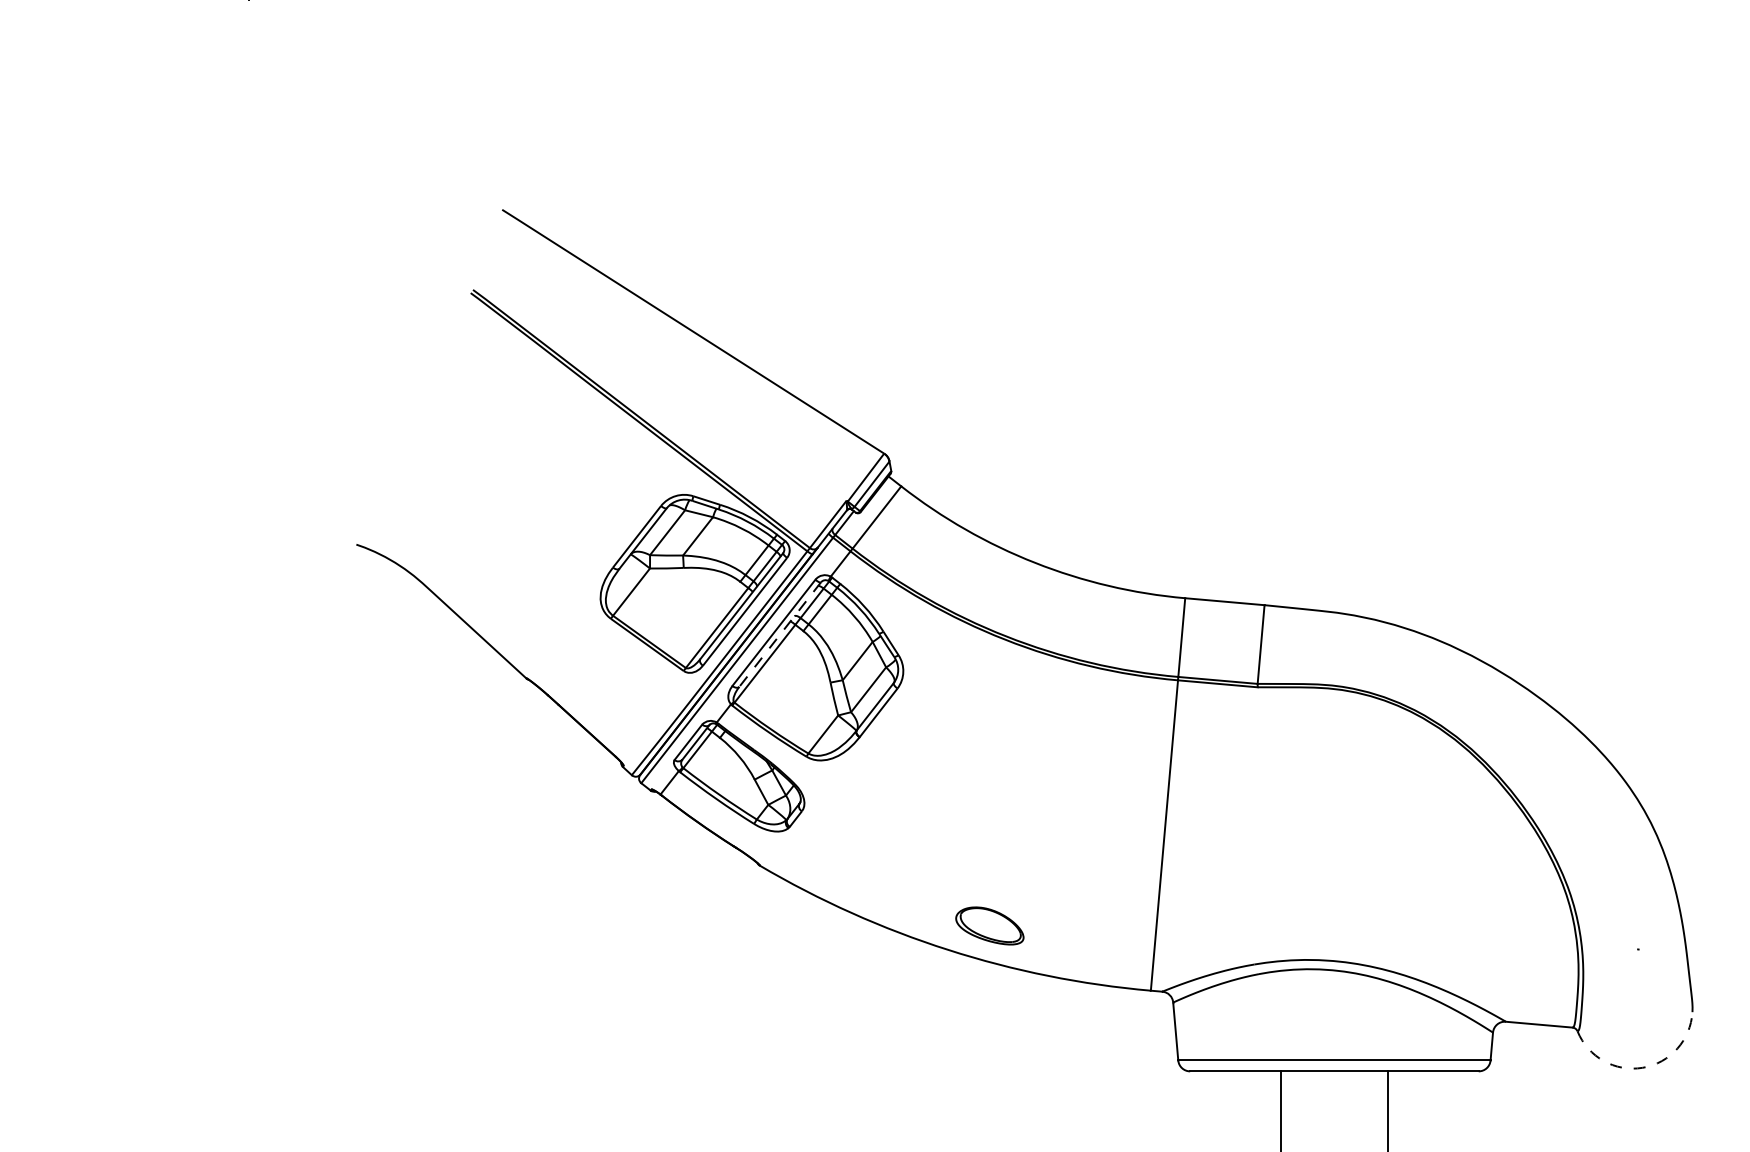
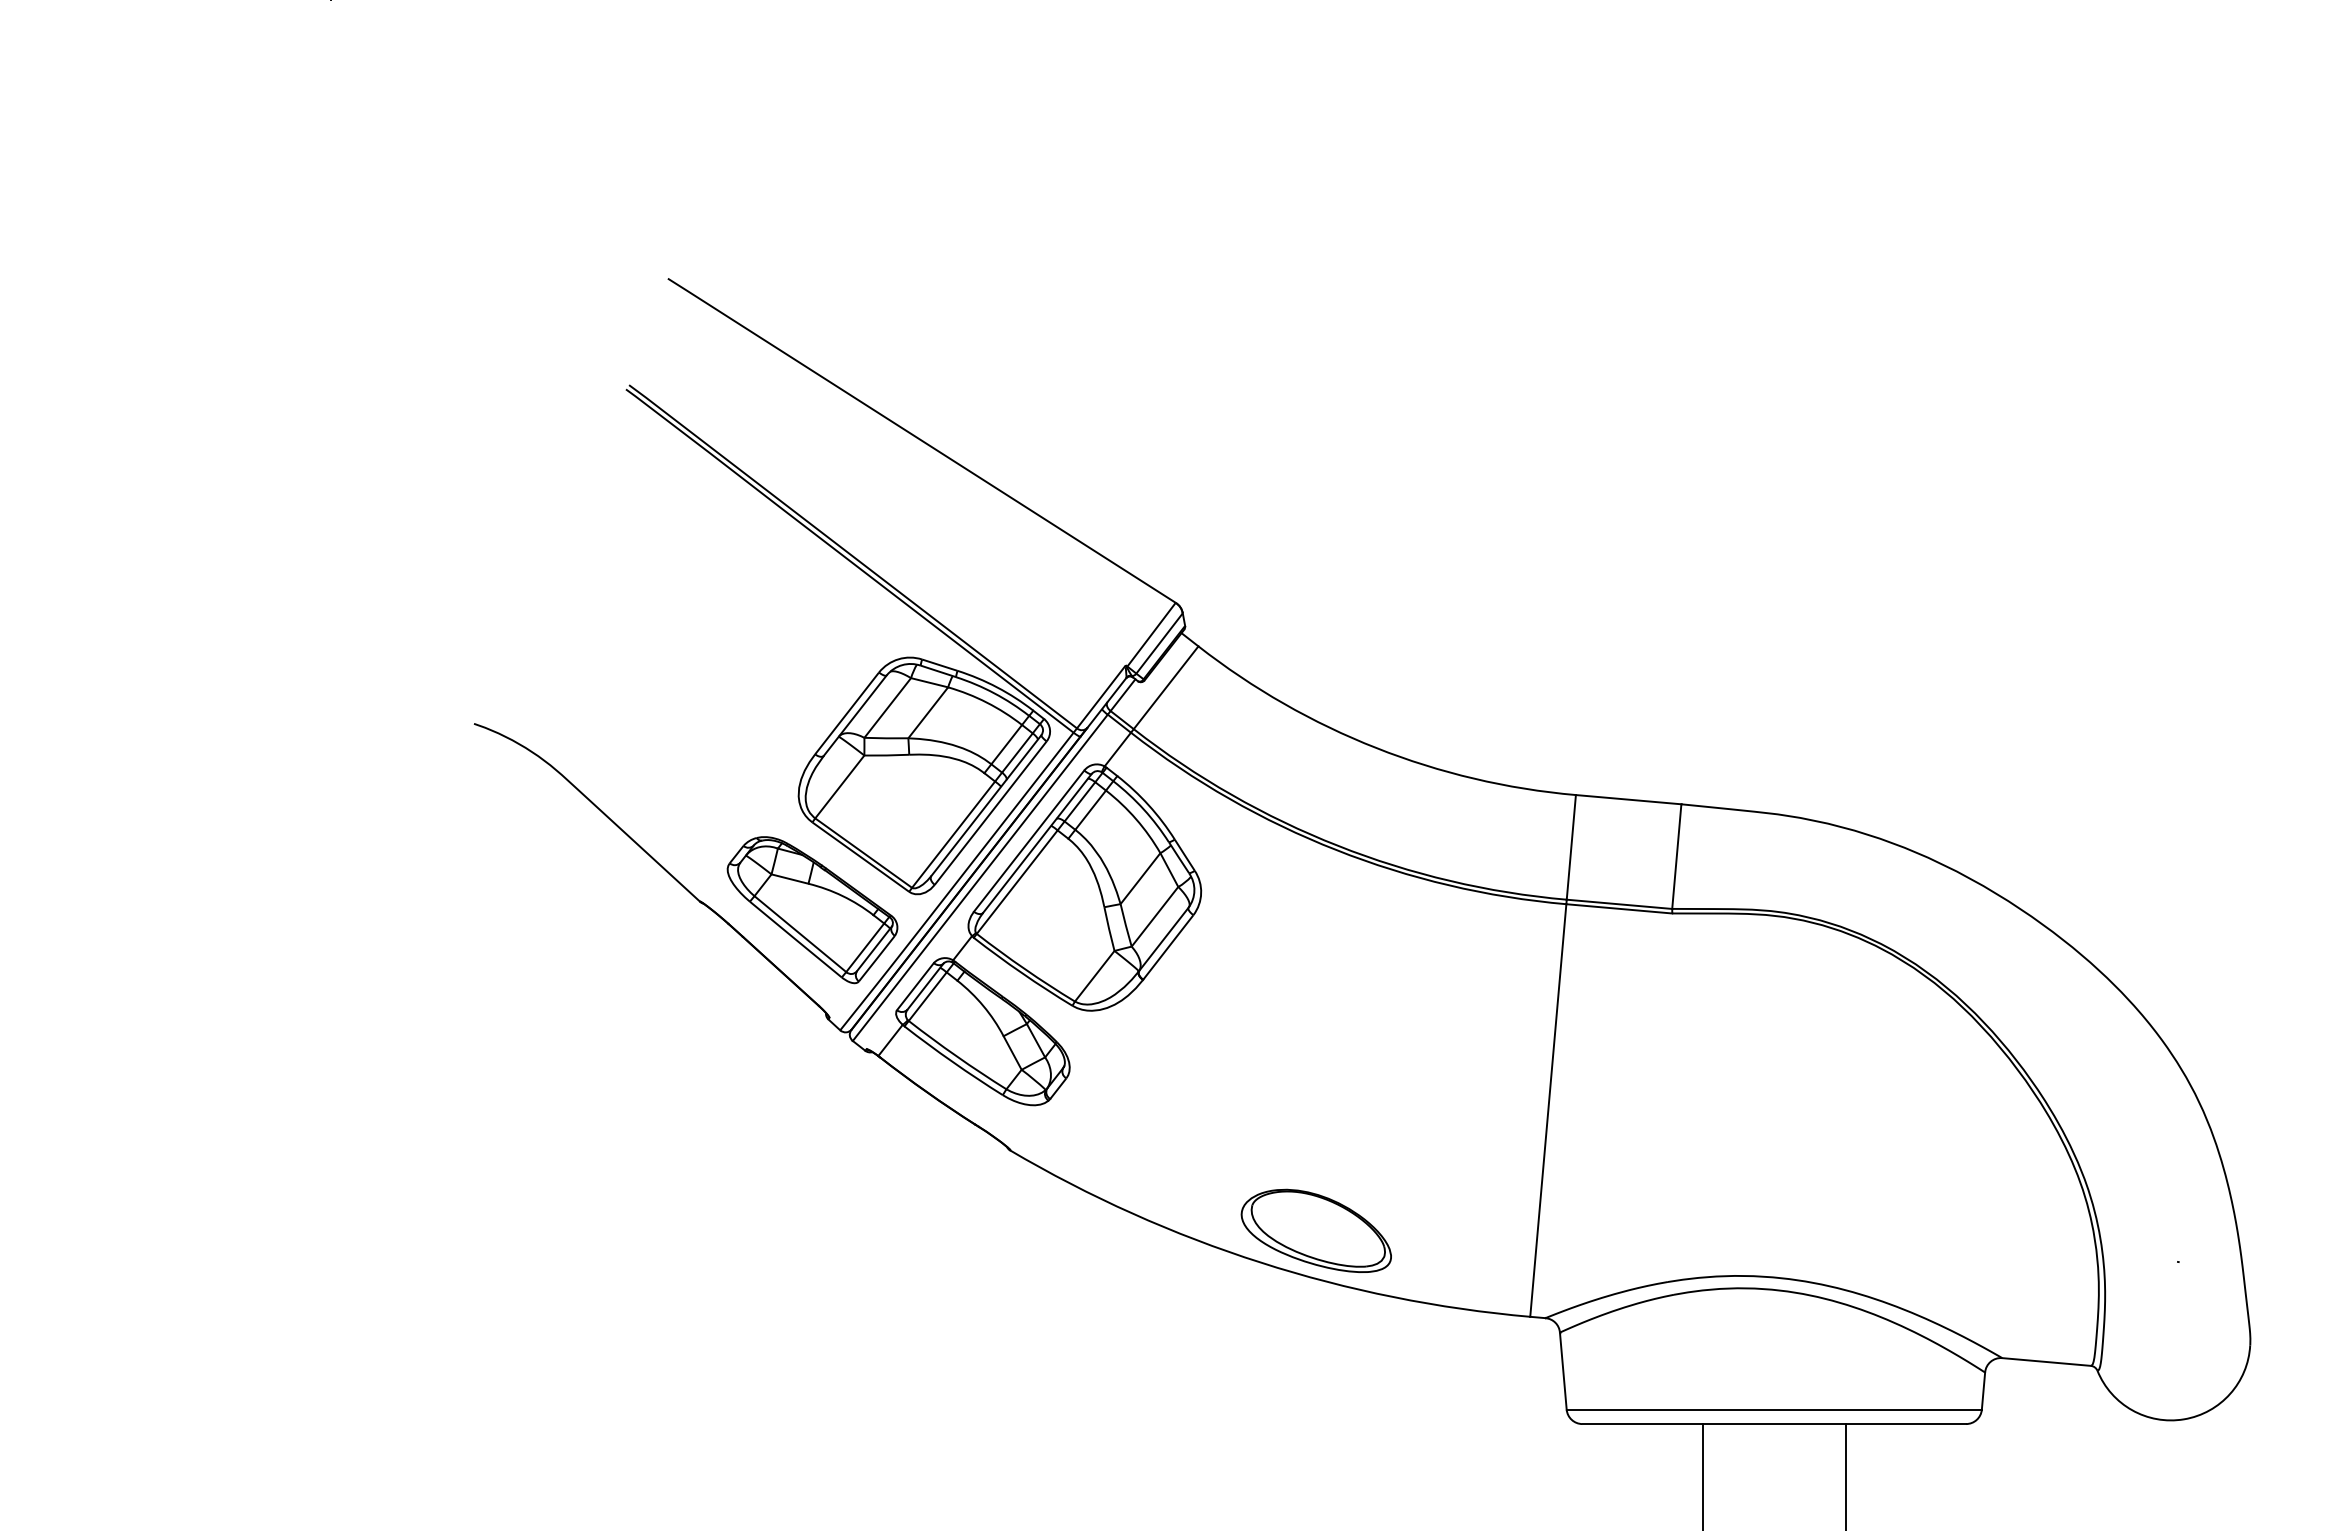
line: (780, 634) -> (1037, 843), dashed -> solid
part: (610, 685) -> (812, 910), added
part: (989, 925) -> (1315, 1230), size x1.67
arc: (1642, 1067) -> (2184, 1419), dashed -> solid

